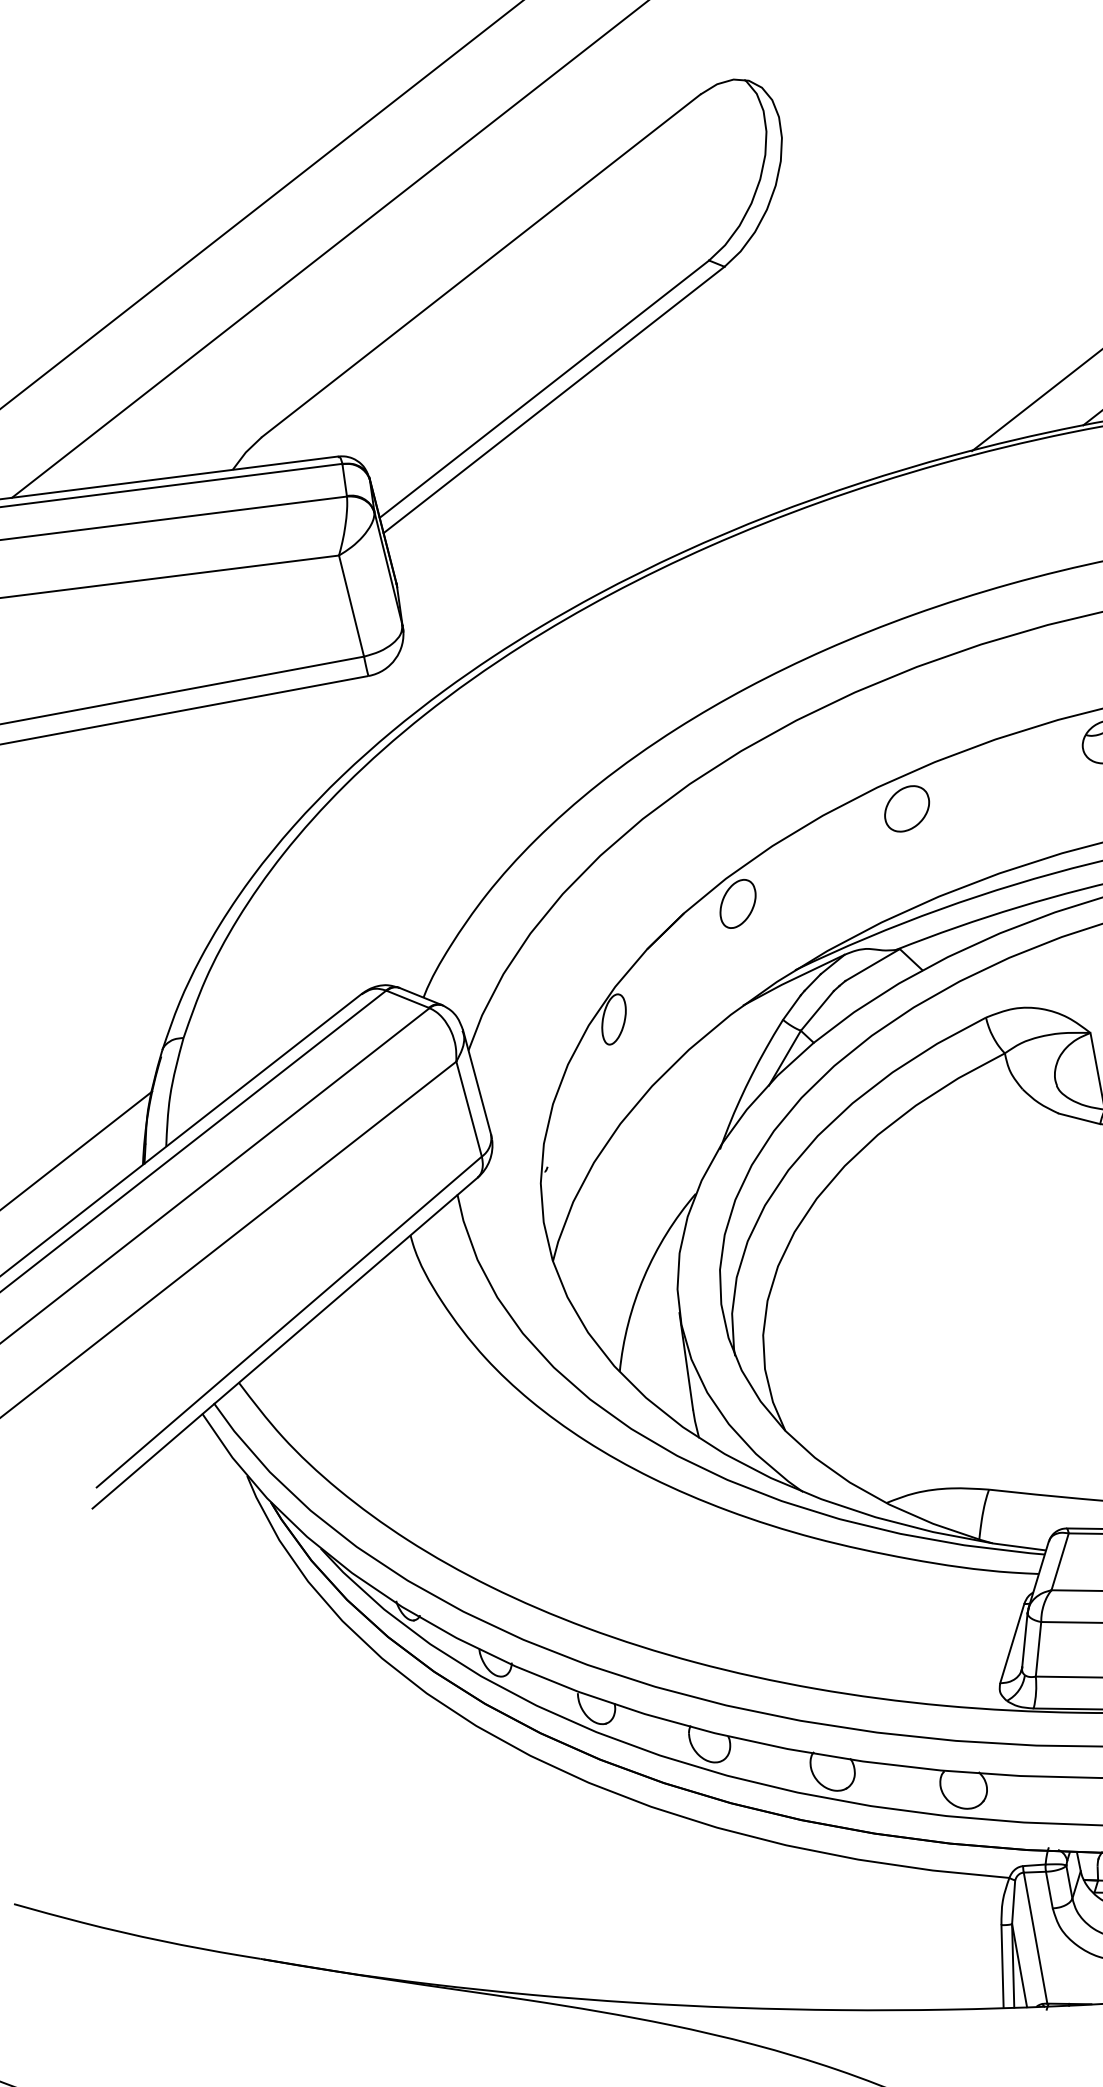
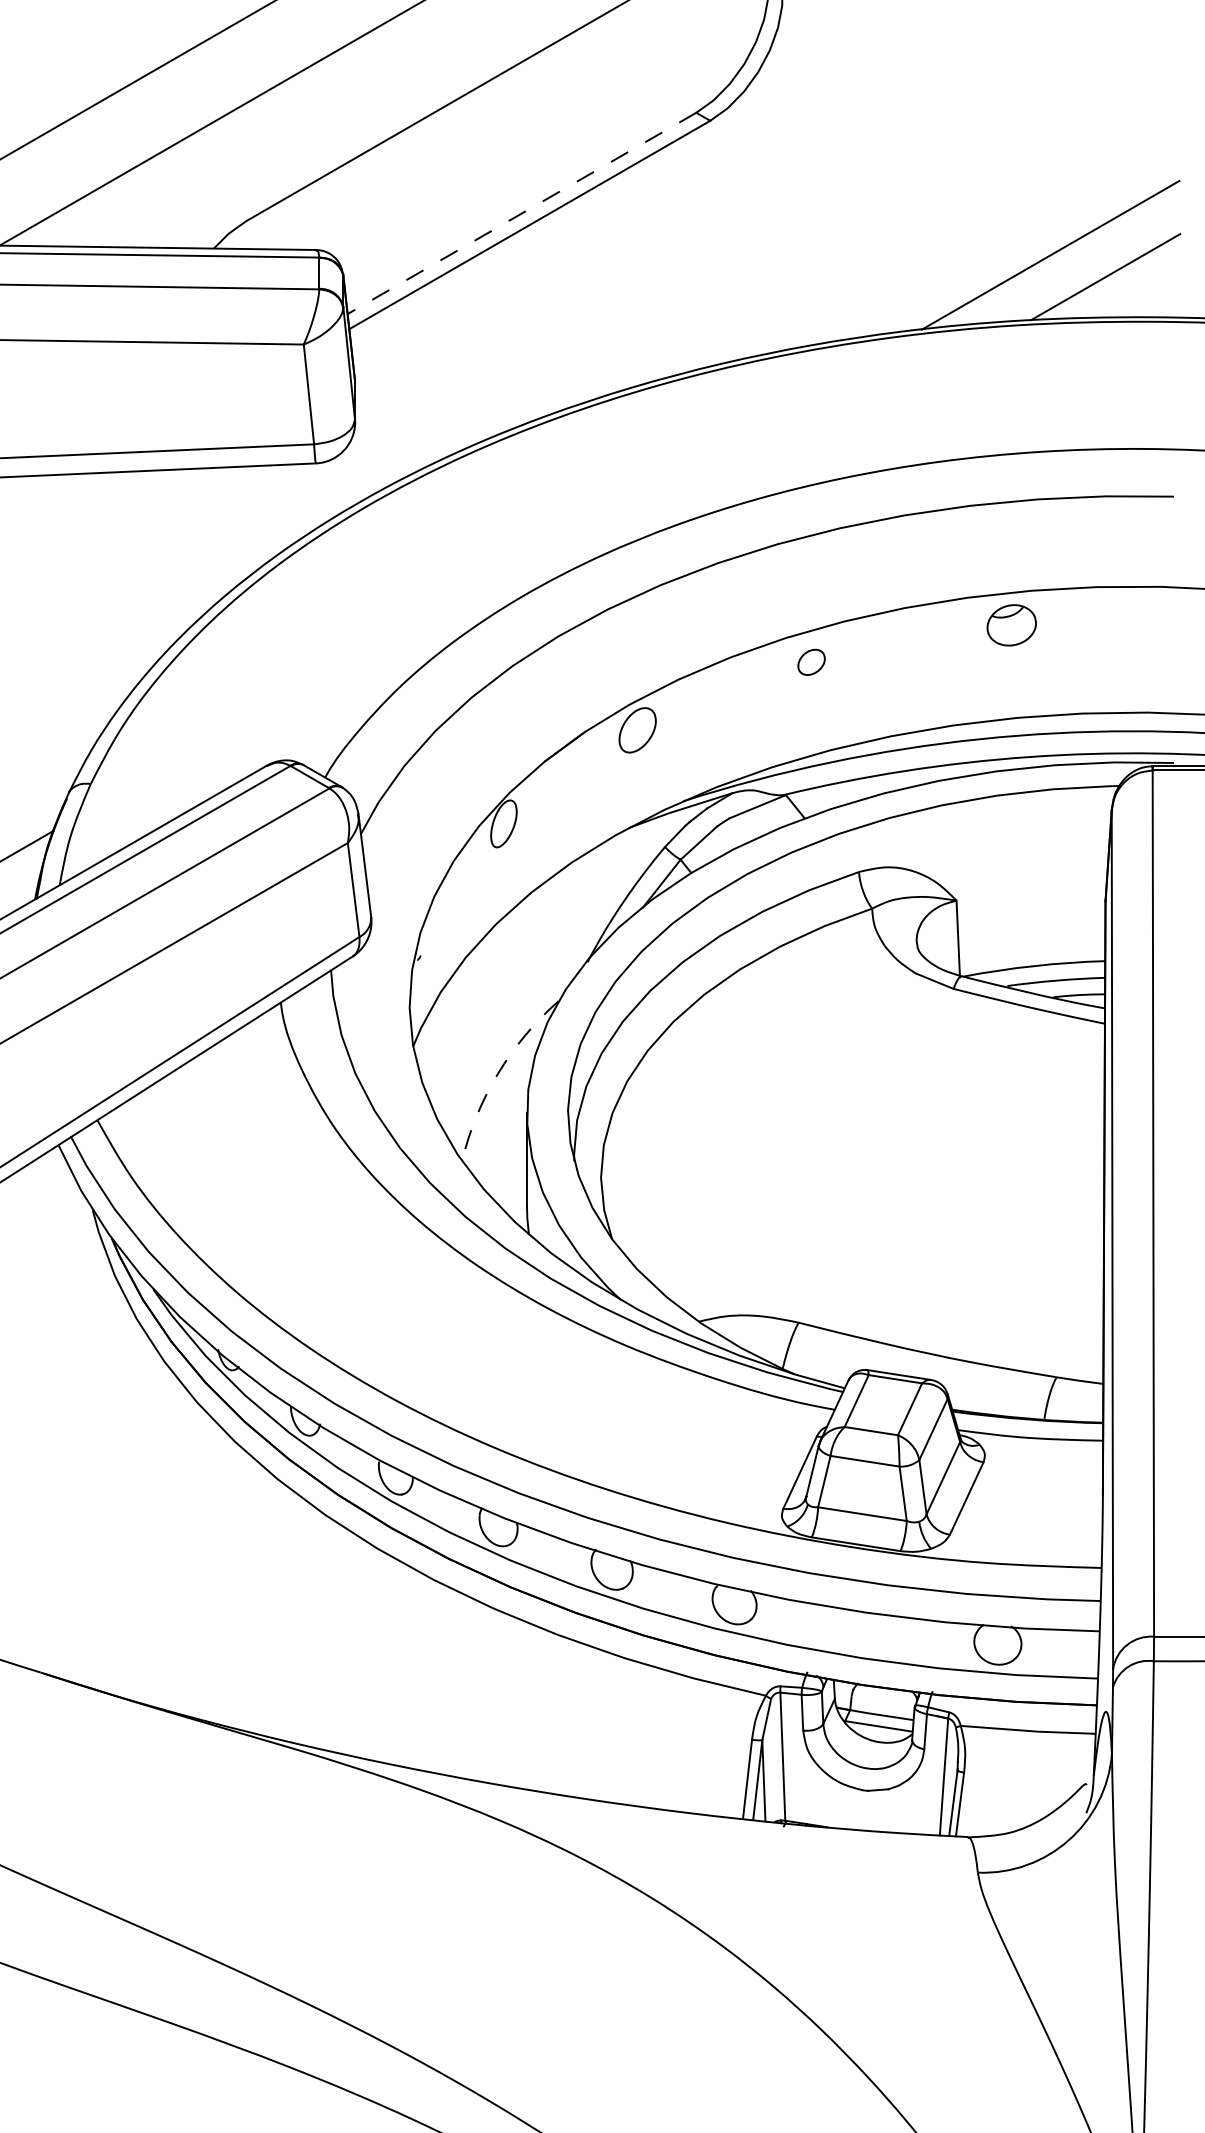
line: (543, 389) -> (521, 213), solid -> dashed
part: (906, 809) -> (811, 662), size x0.6
arc: (644, 1276) -> (498, 1073), solid -> dashed

